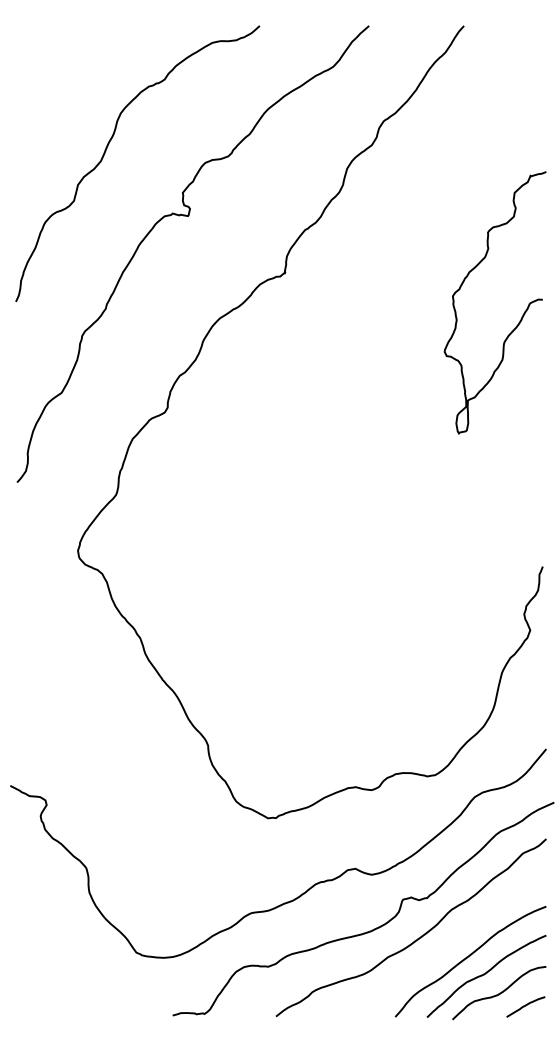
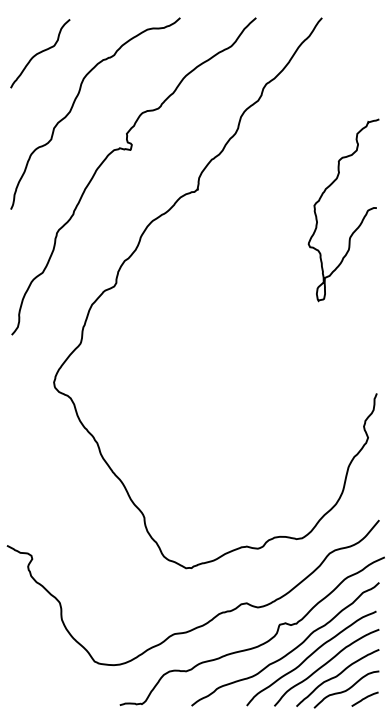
curve: (58, 77) -> (40, 53), added
curve: (447, 945) -> (310, 656), added

